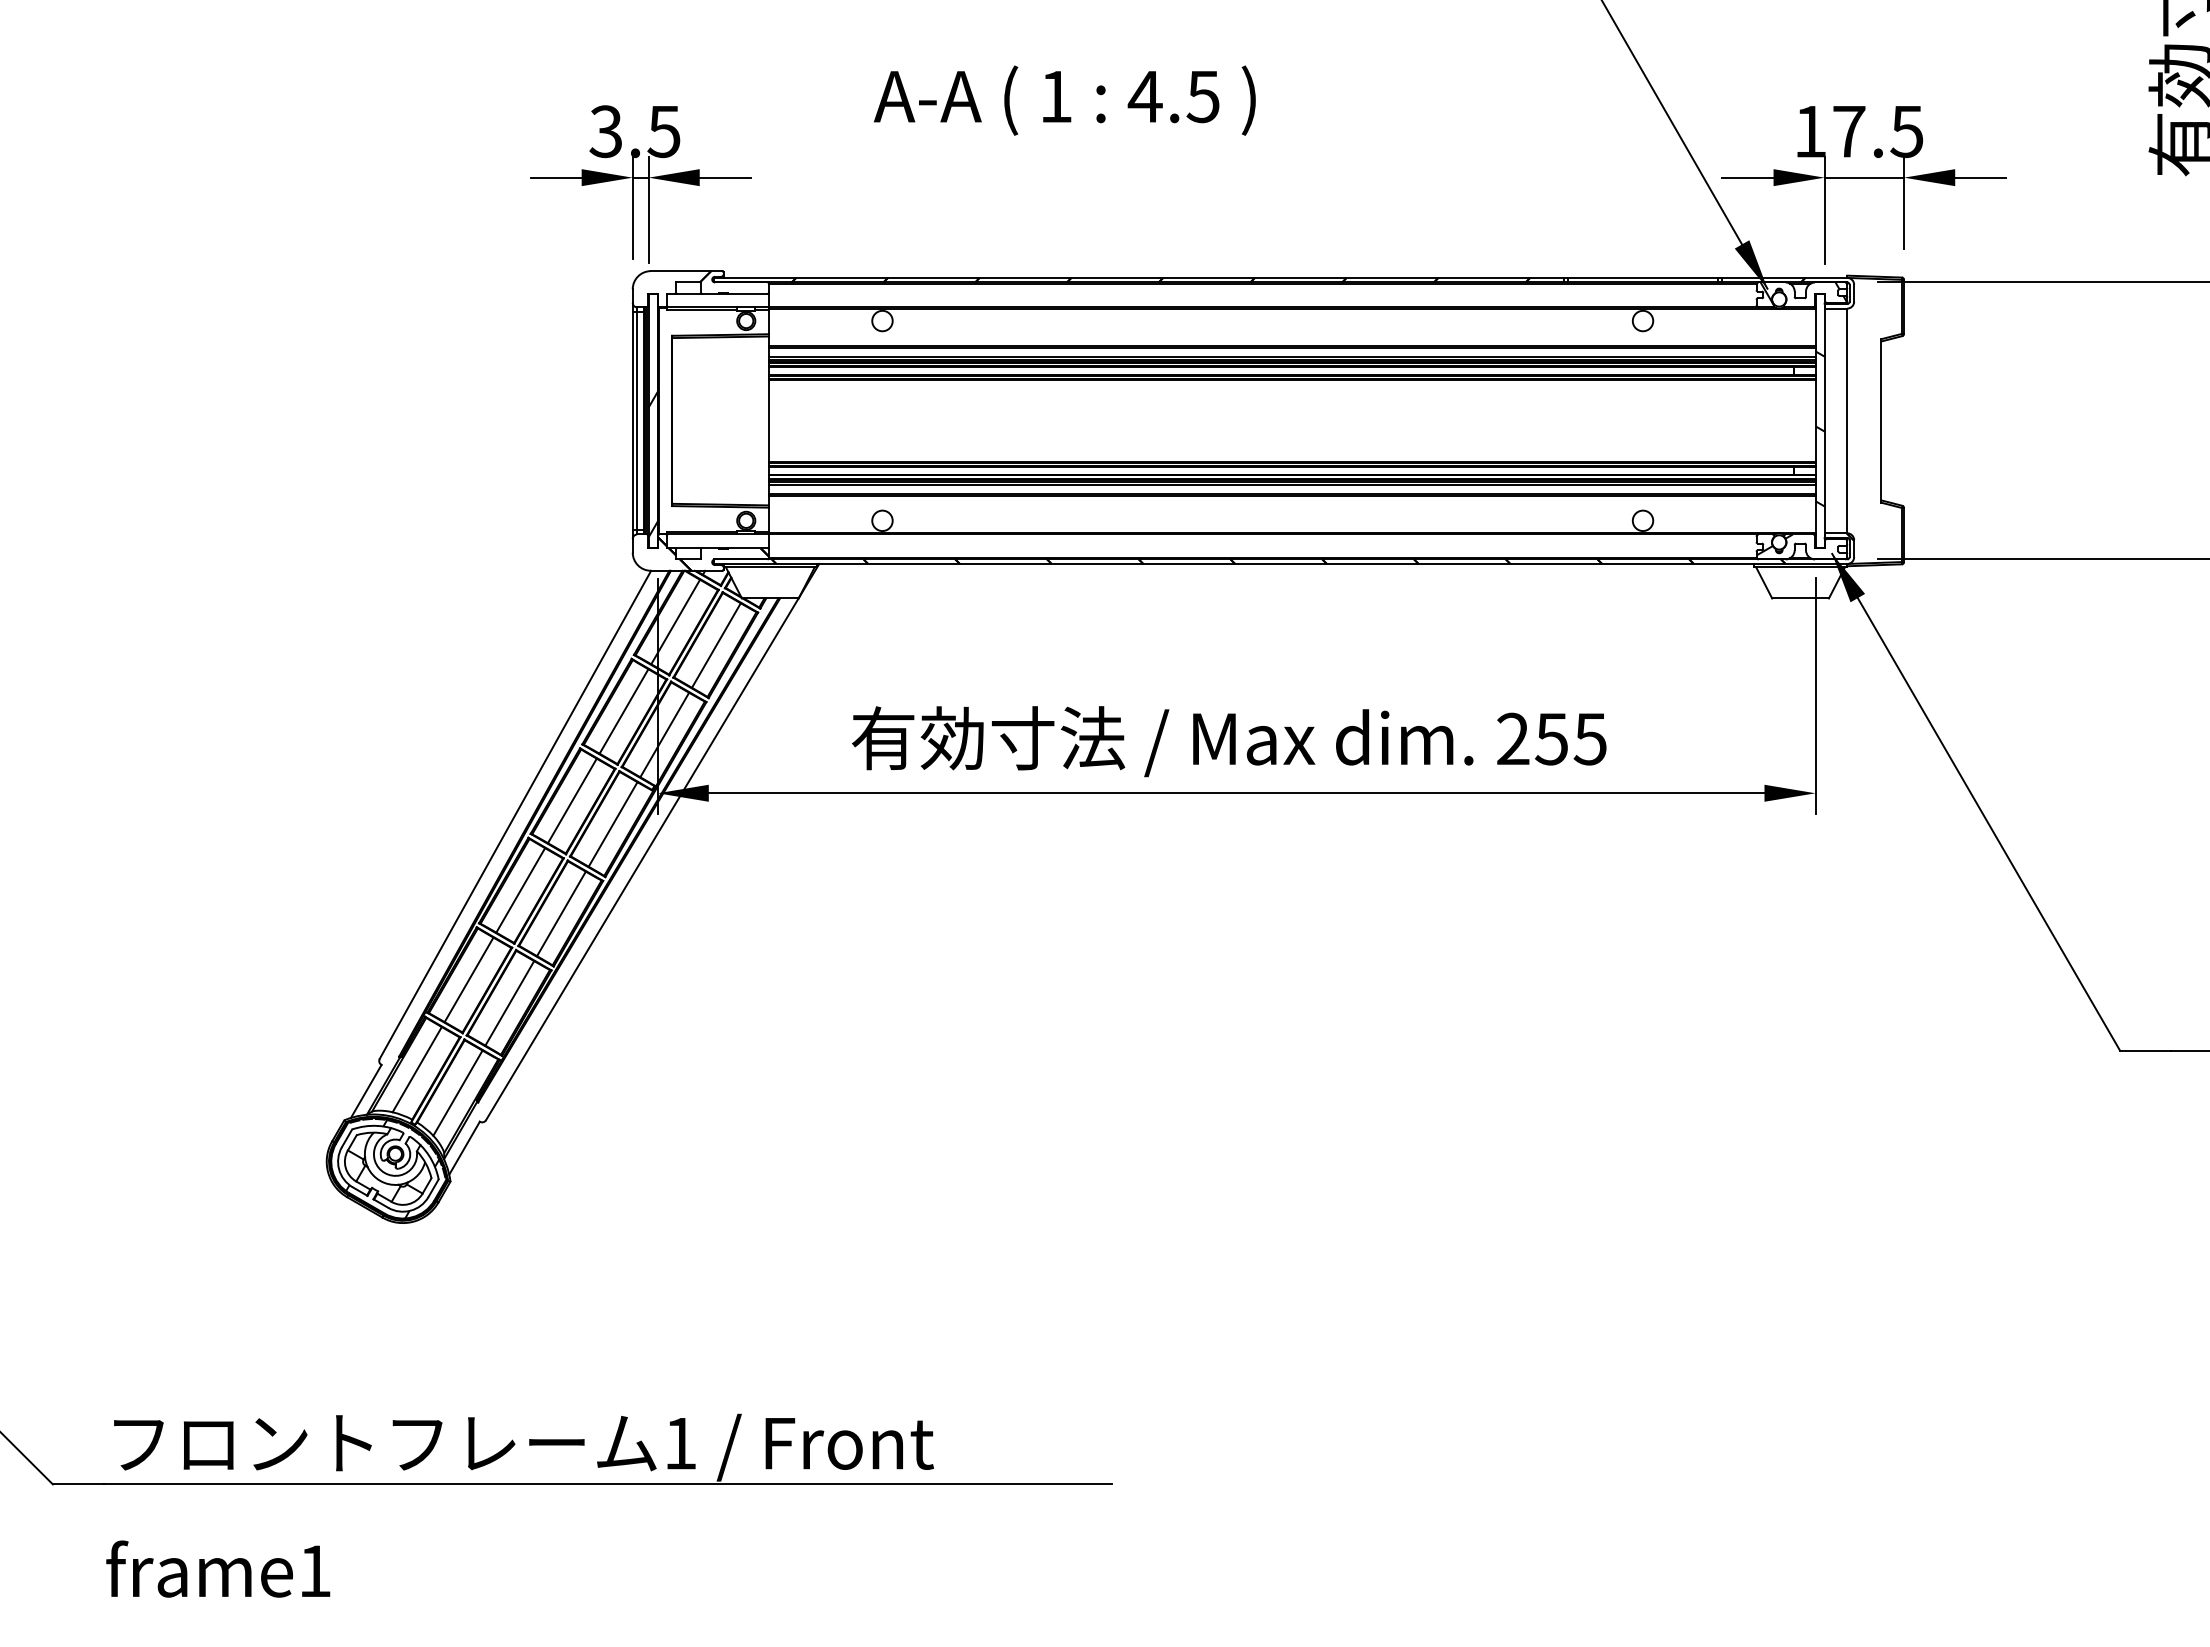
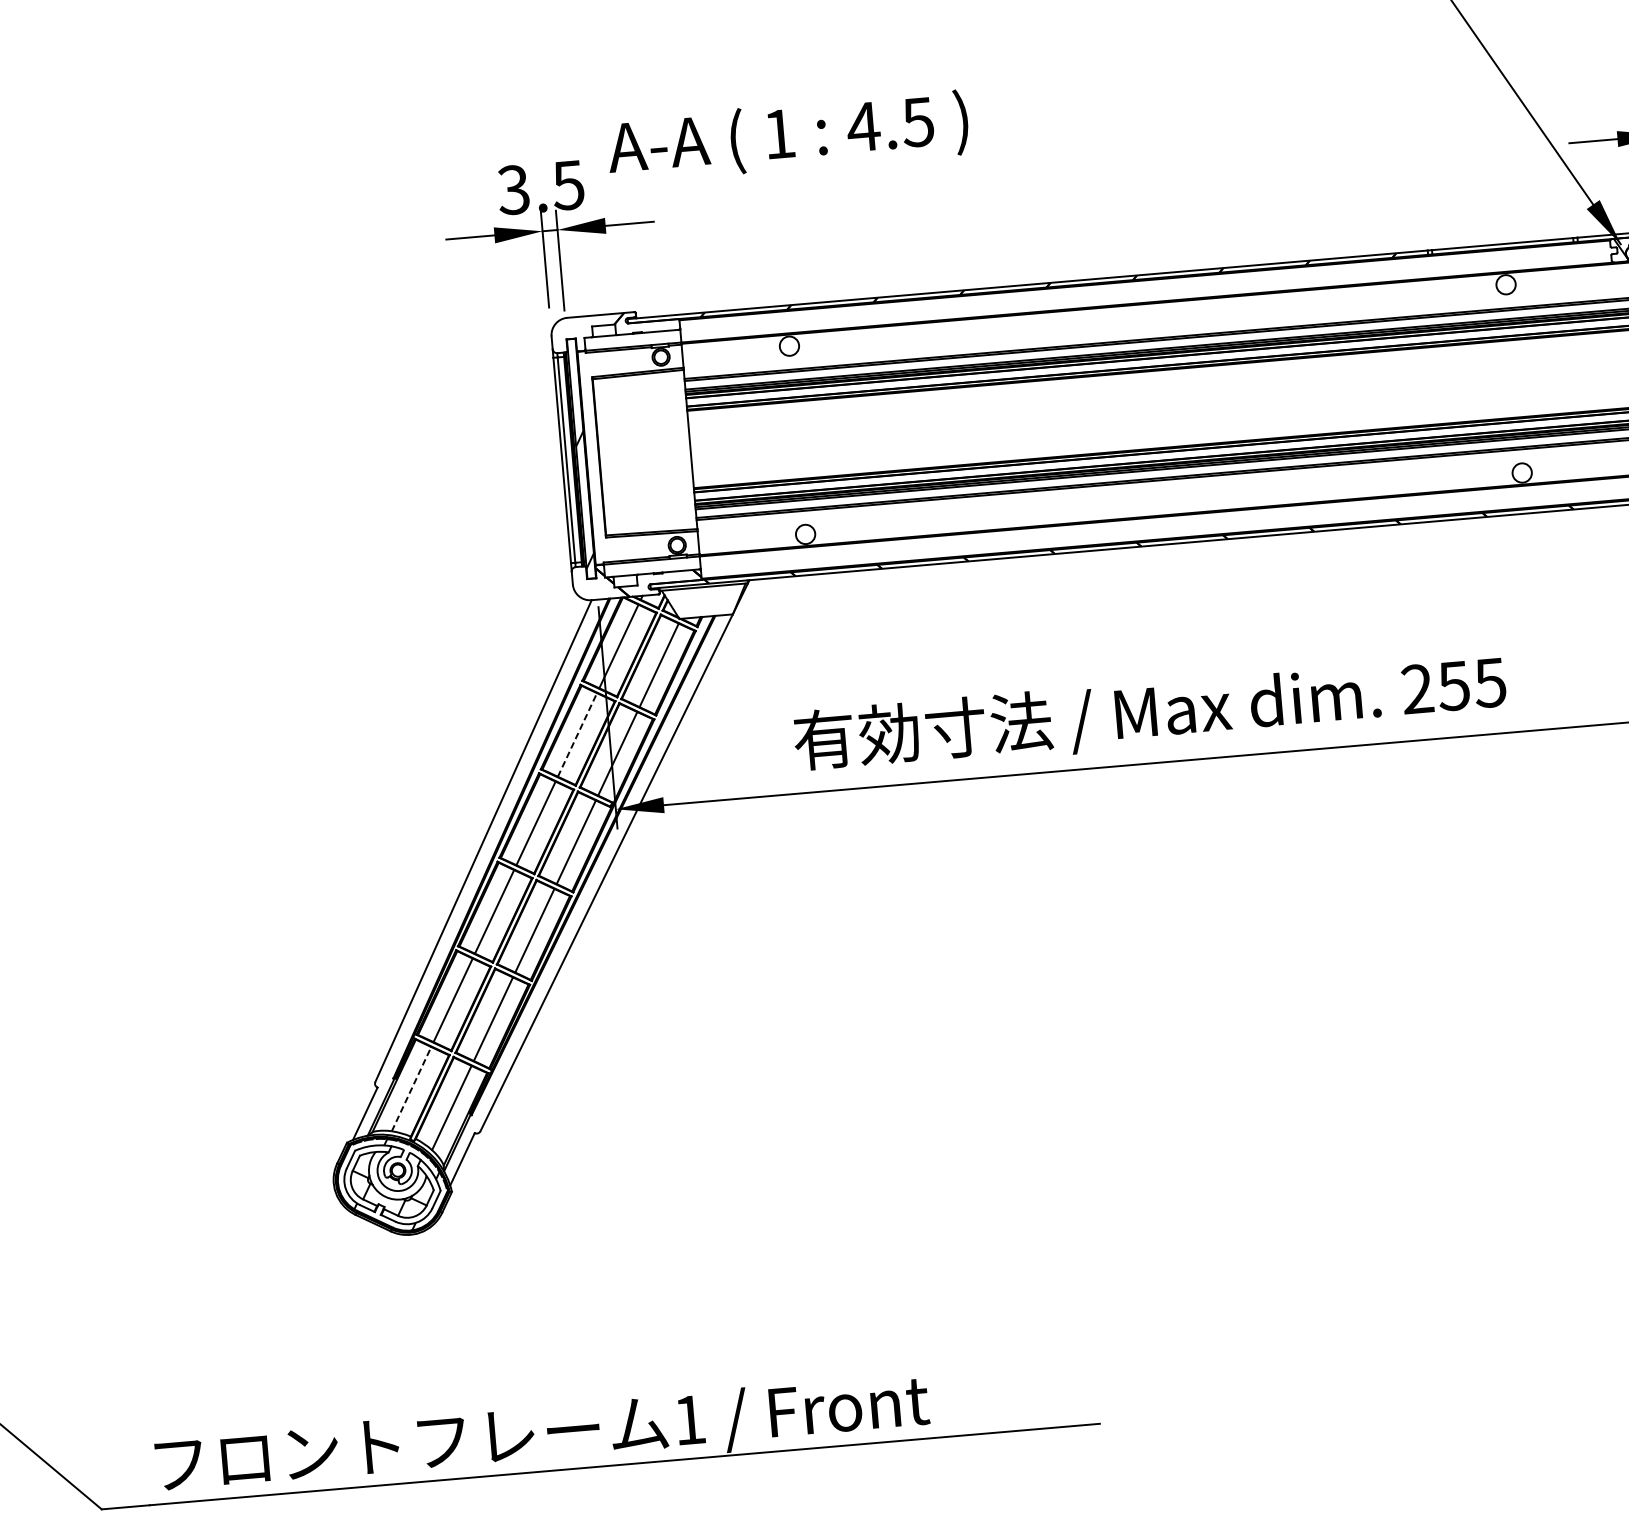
text: (1064, 100) -> (787, 137), moved
line: (624, 711) -> (577, 734), solid -> dashed
line: (417, 1069) -> (411, 1088), solid -> dashed

